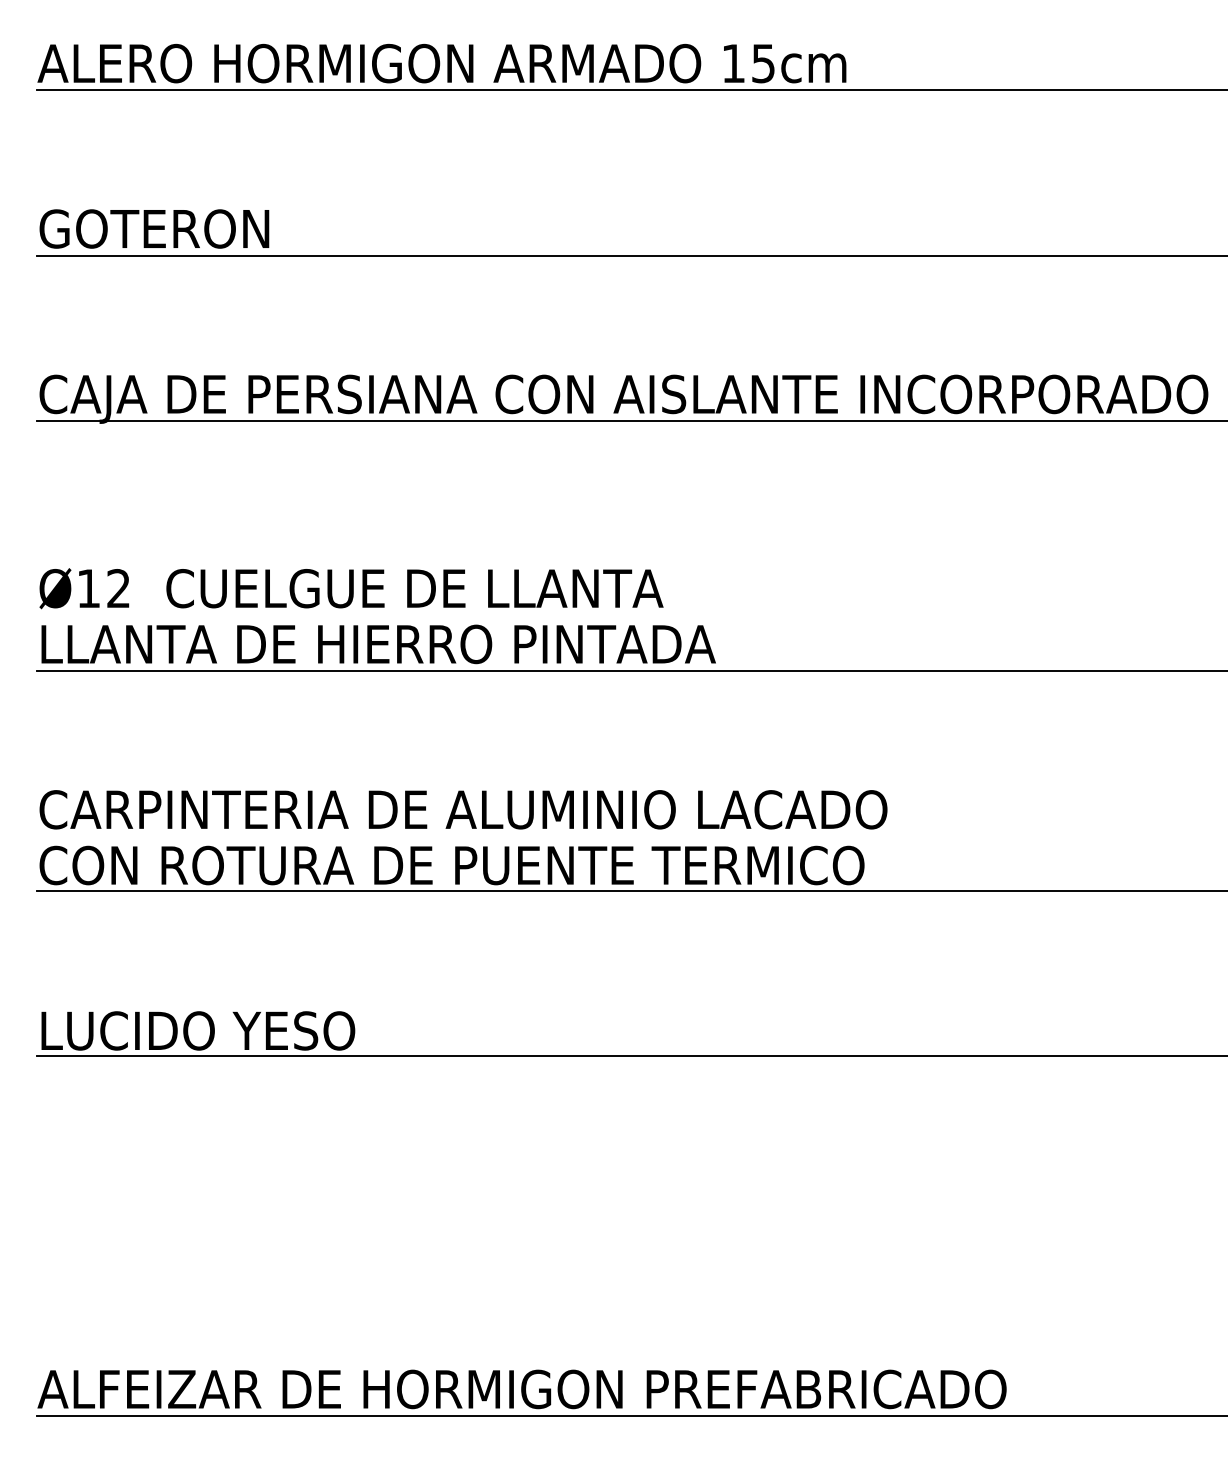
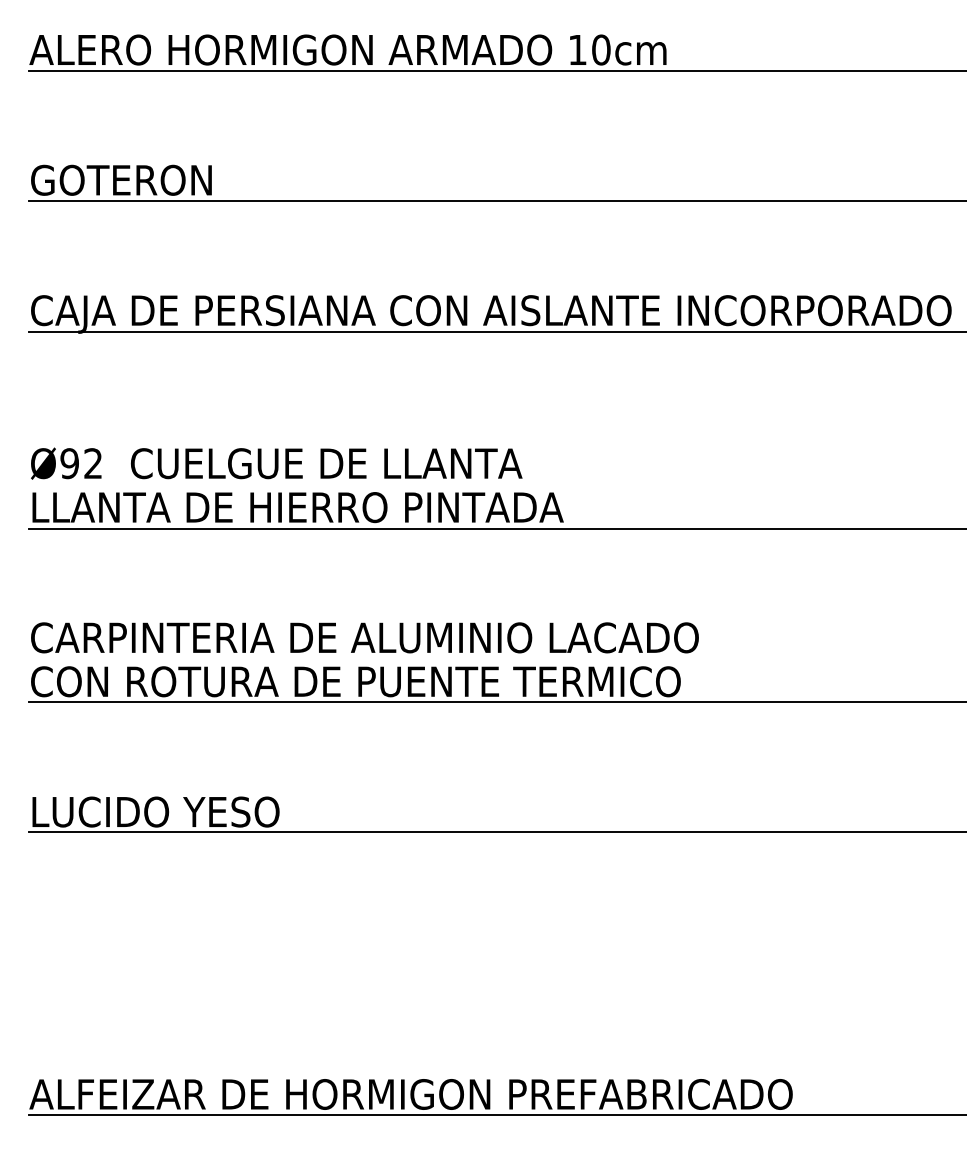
text: (763, 62) -> (601, 49), 15cm -> 10cm
text: (88, 588) -> (69, 463), Ø12 -> Ø92

